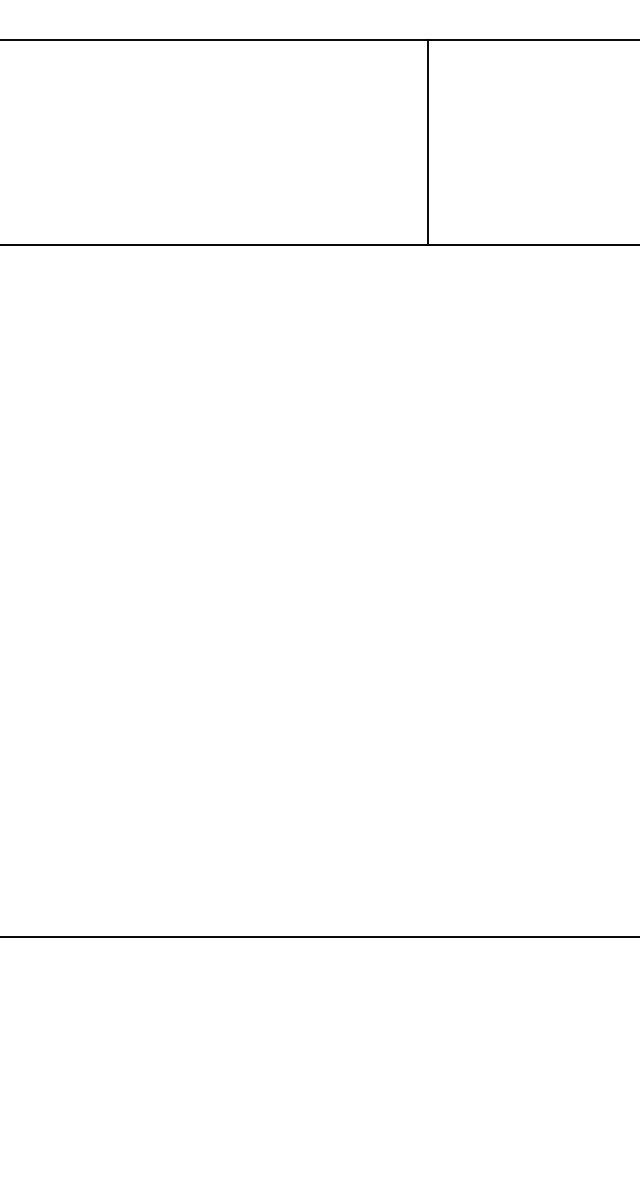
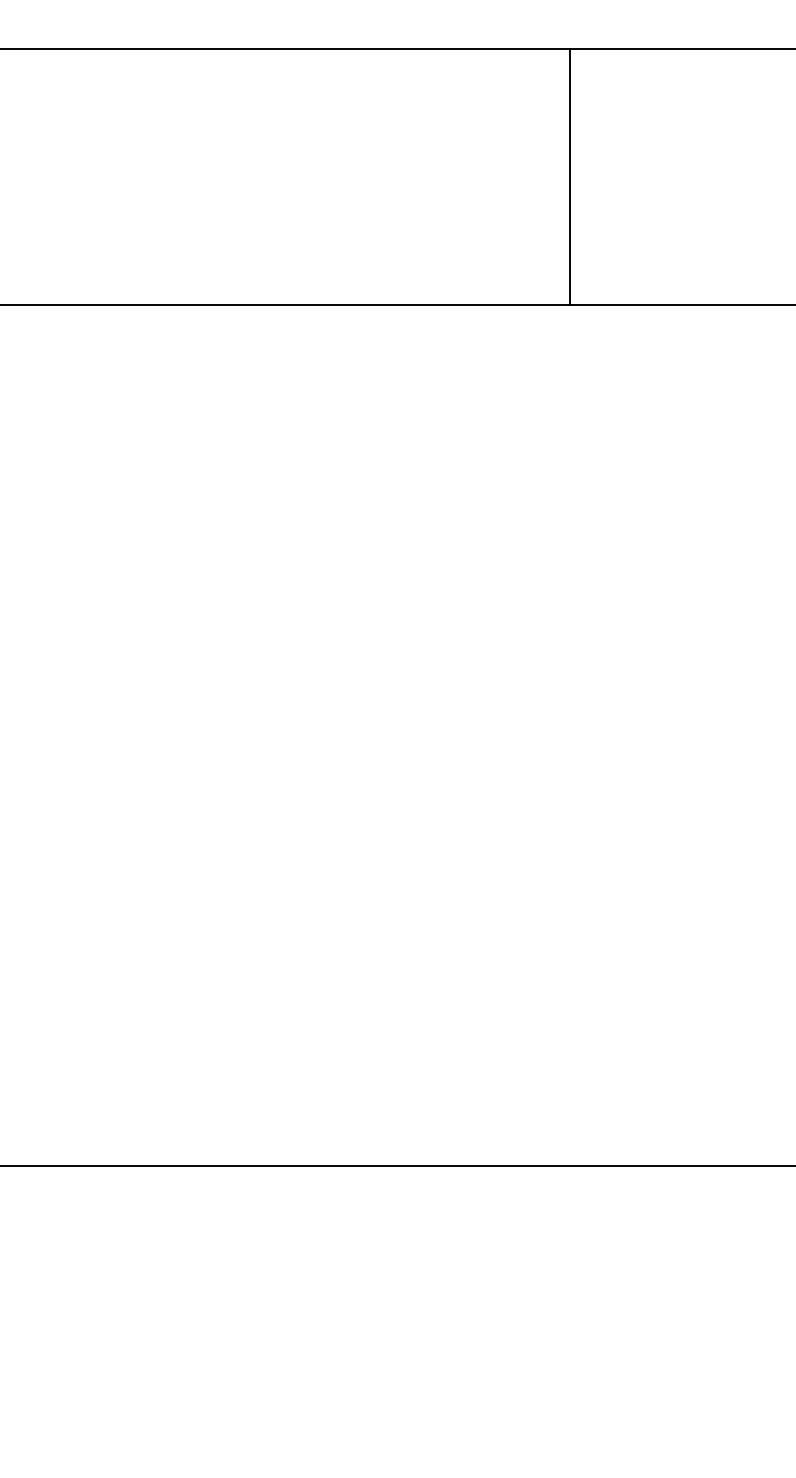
line: (428, 142) -> (570, 177), moved

